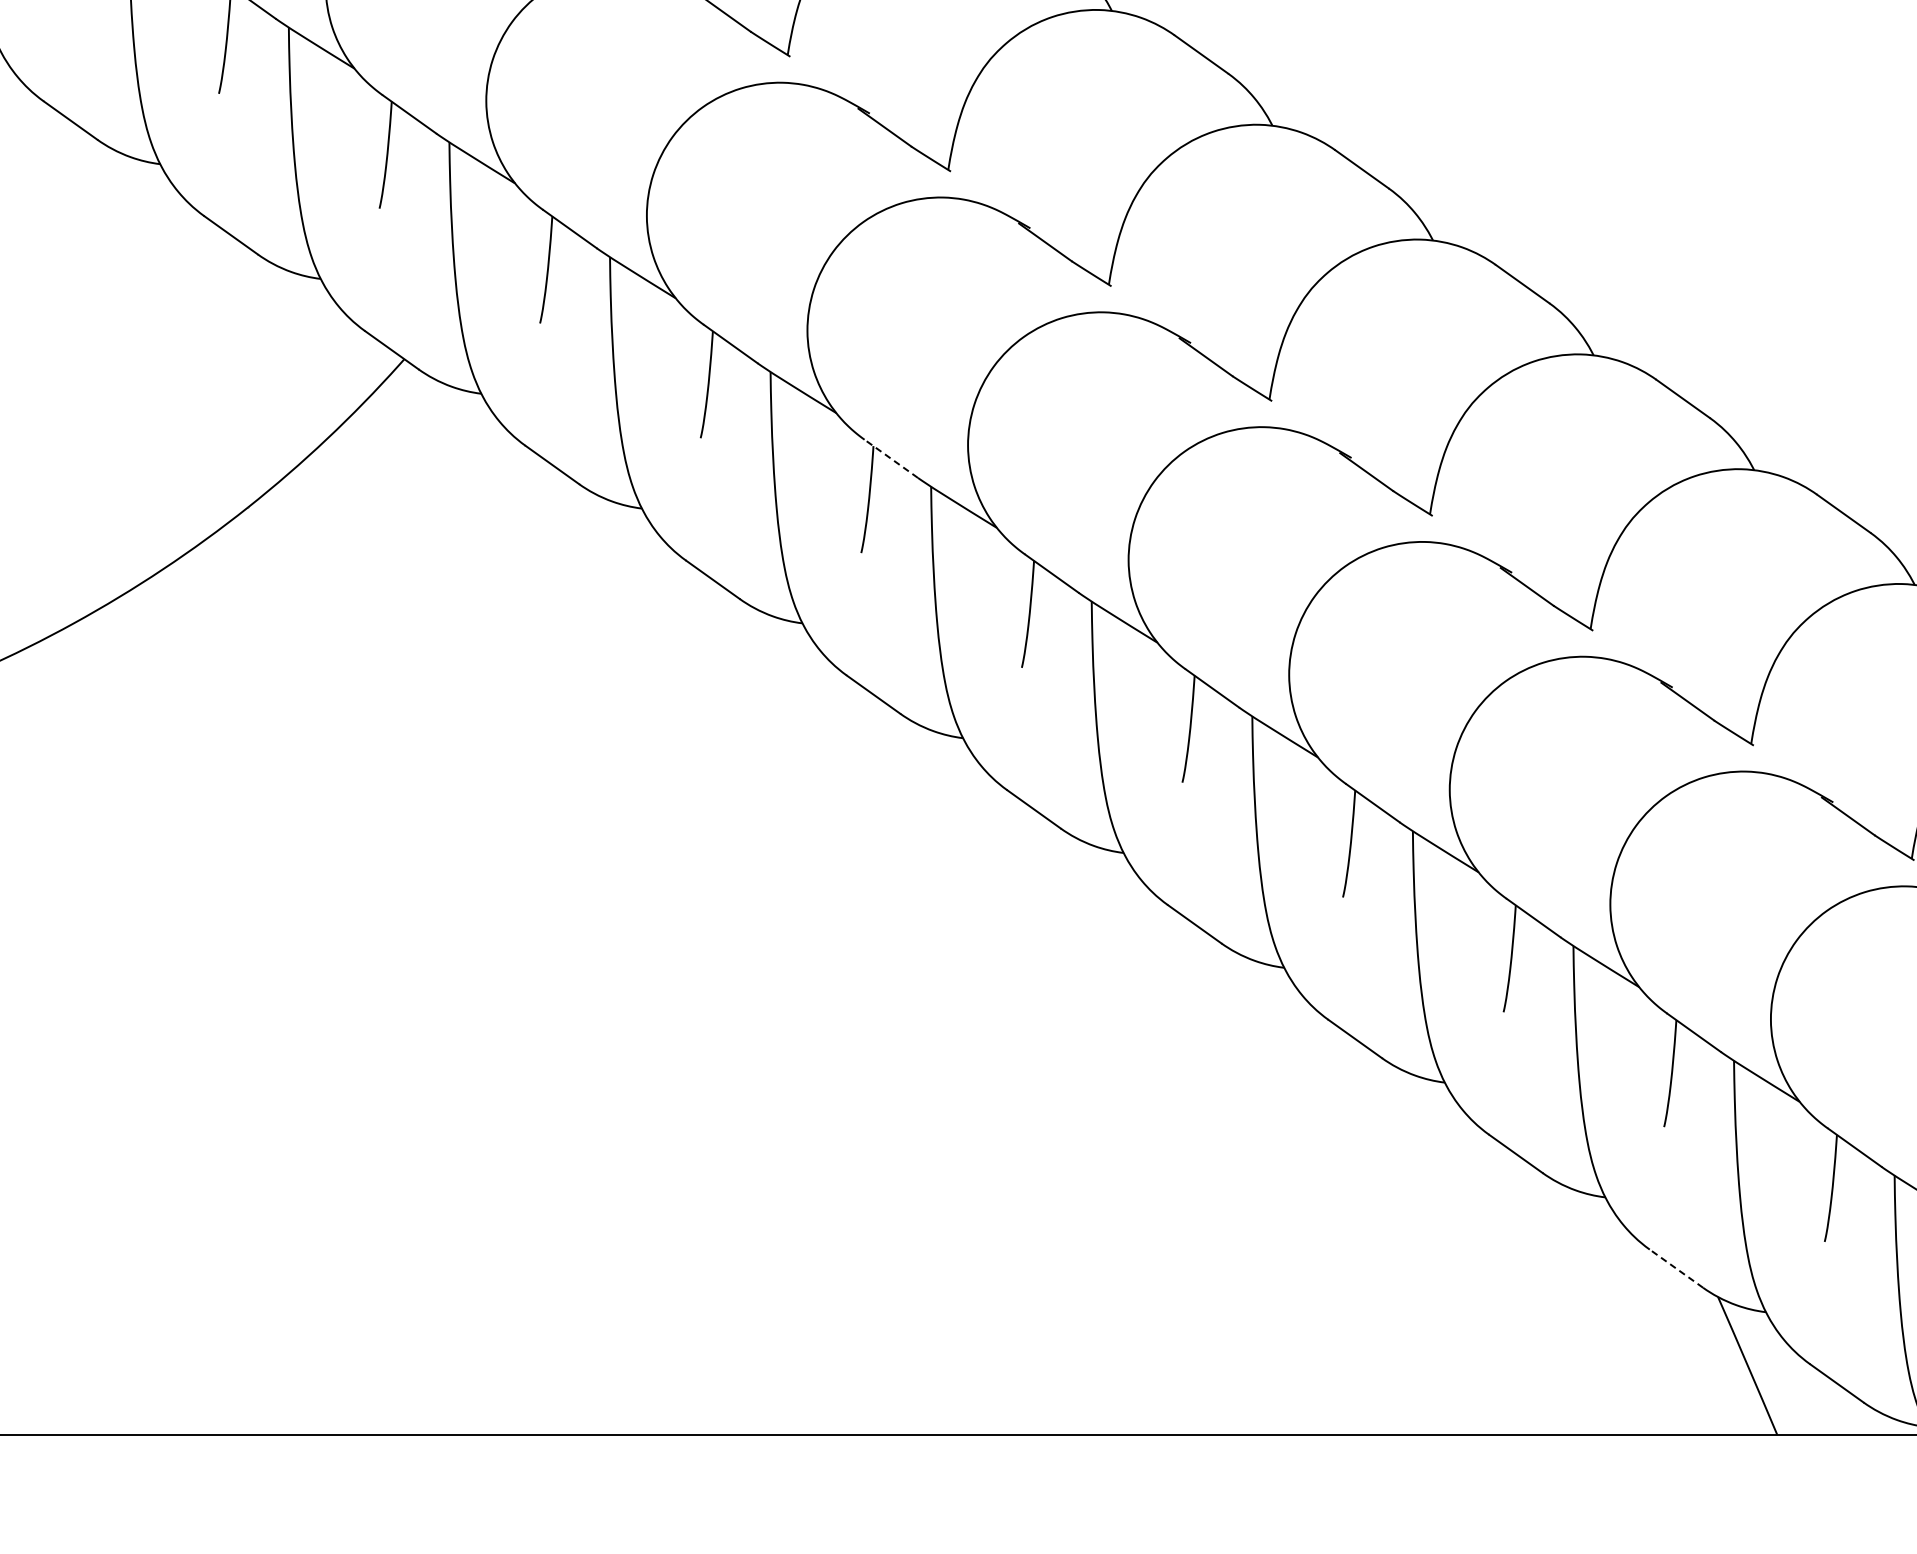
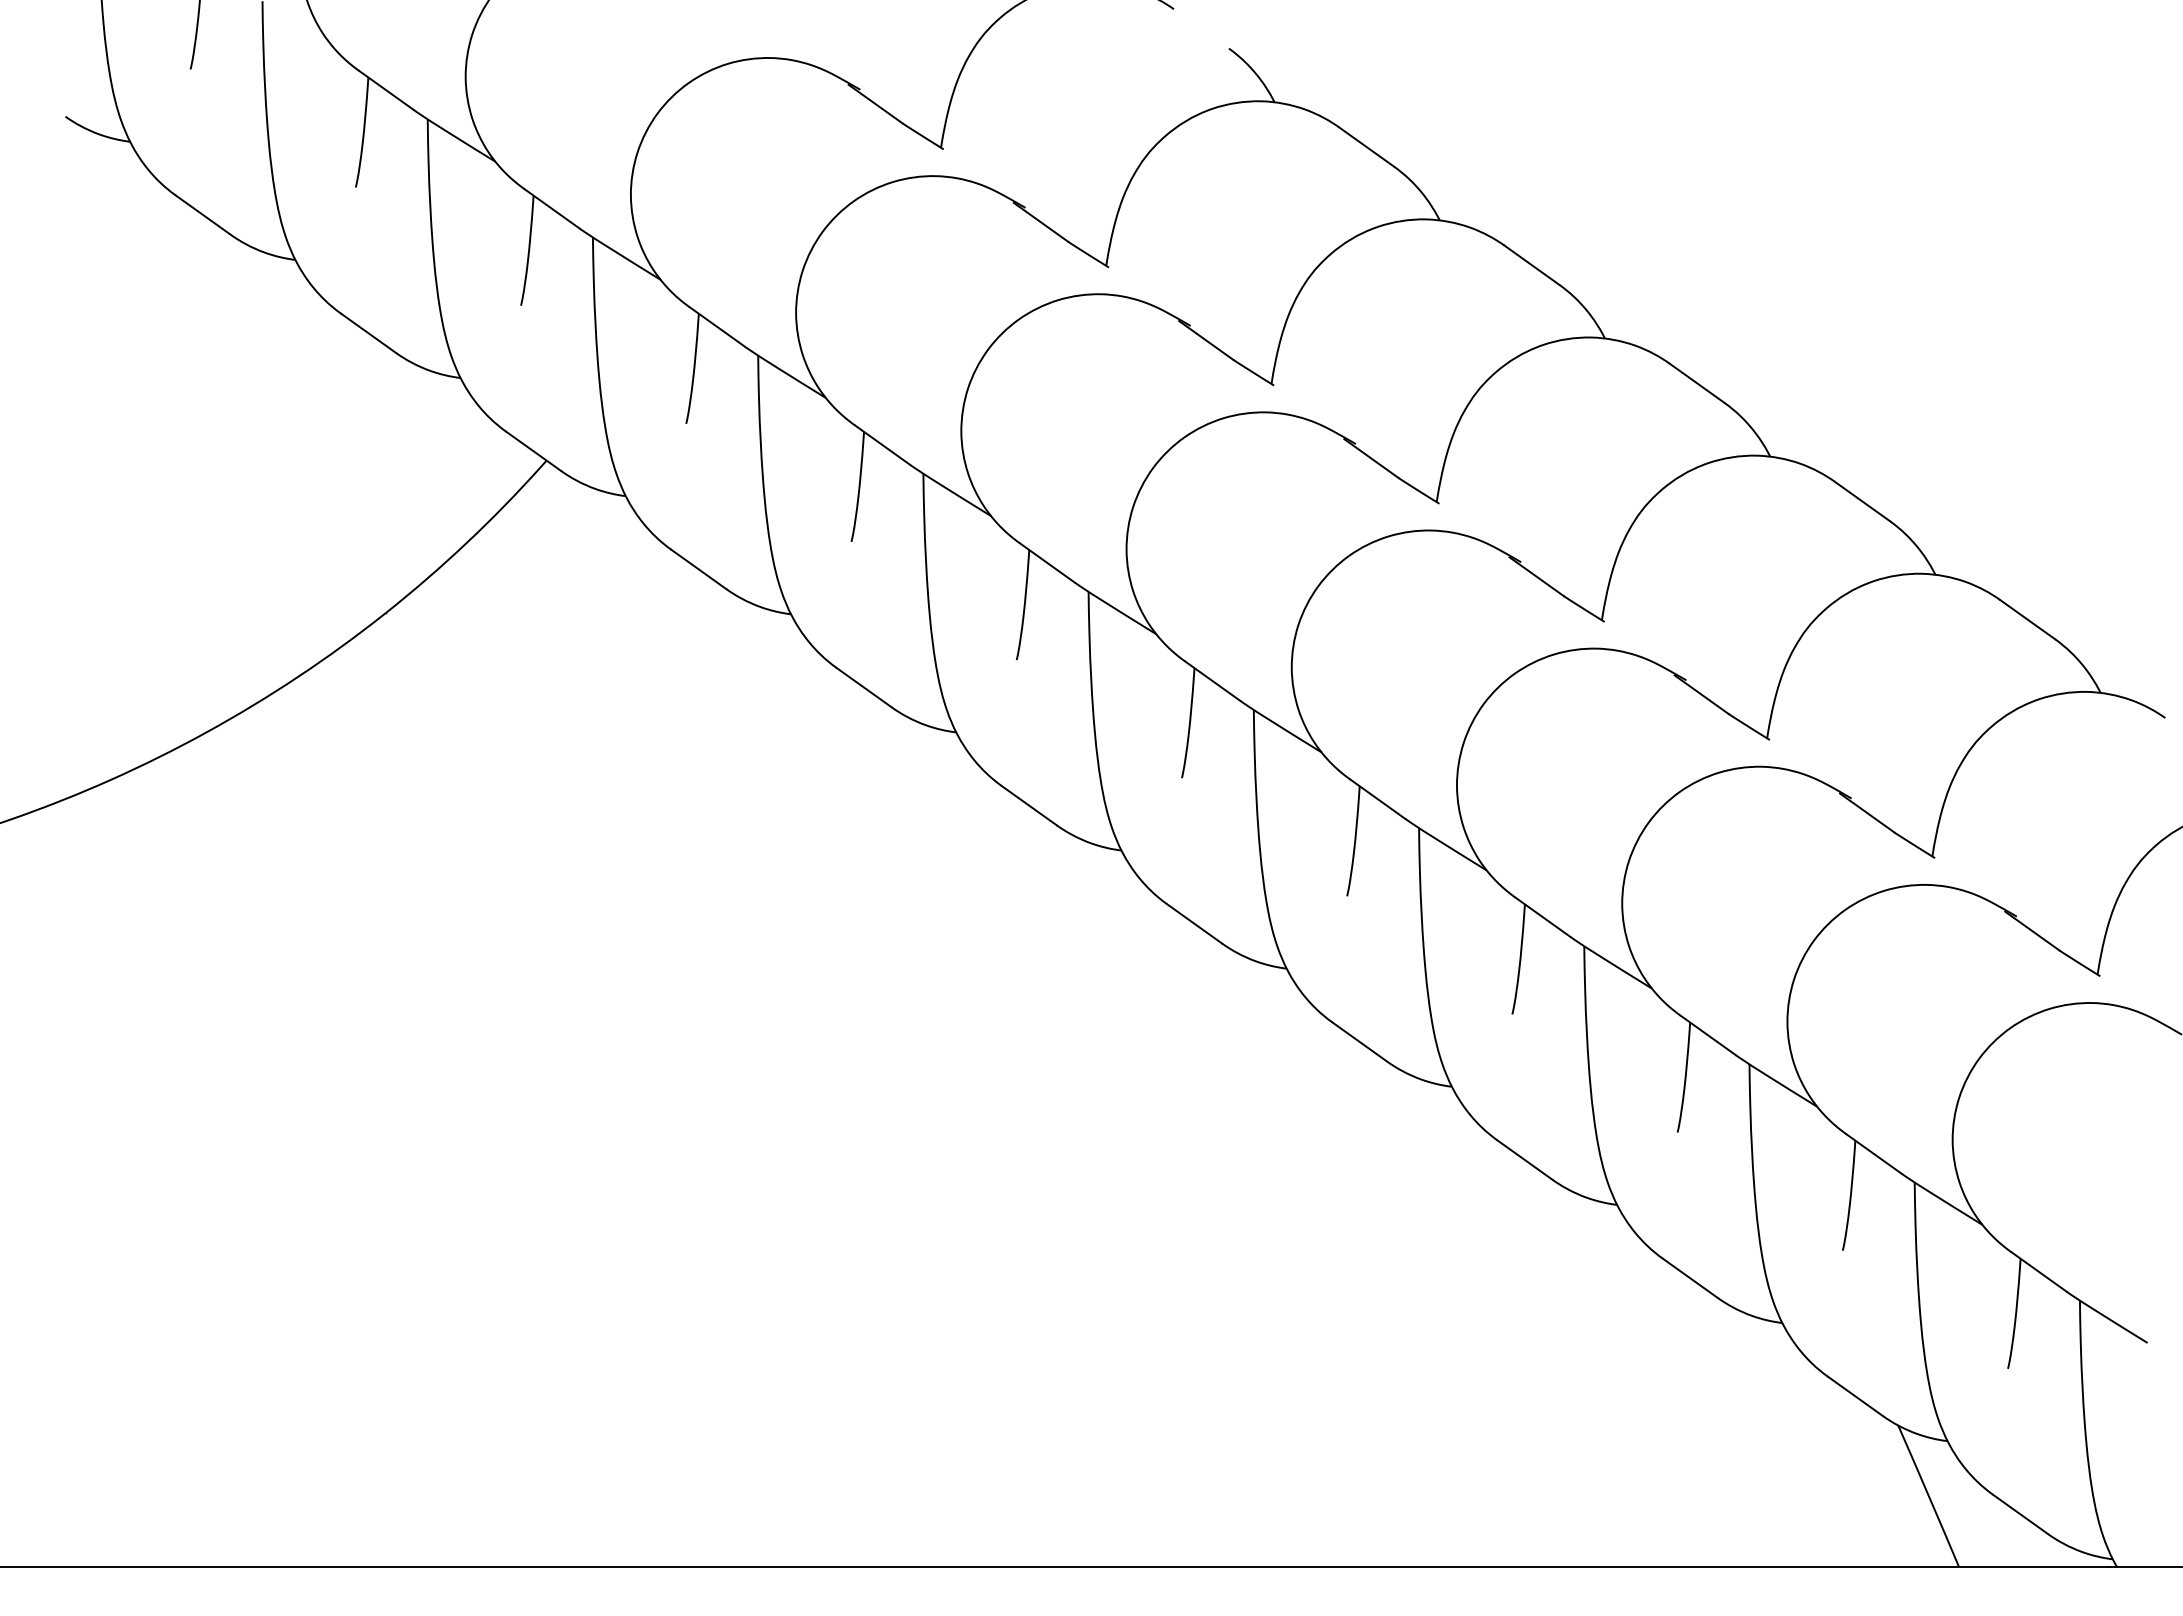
line: (891, 459) -> (1047, 563), dashed -> solid
line: (1676, 1268) -> (1855, 1396), dashed -> solid

